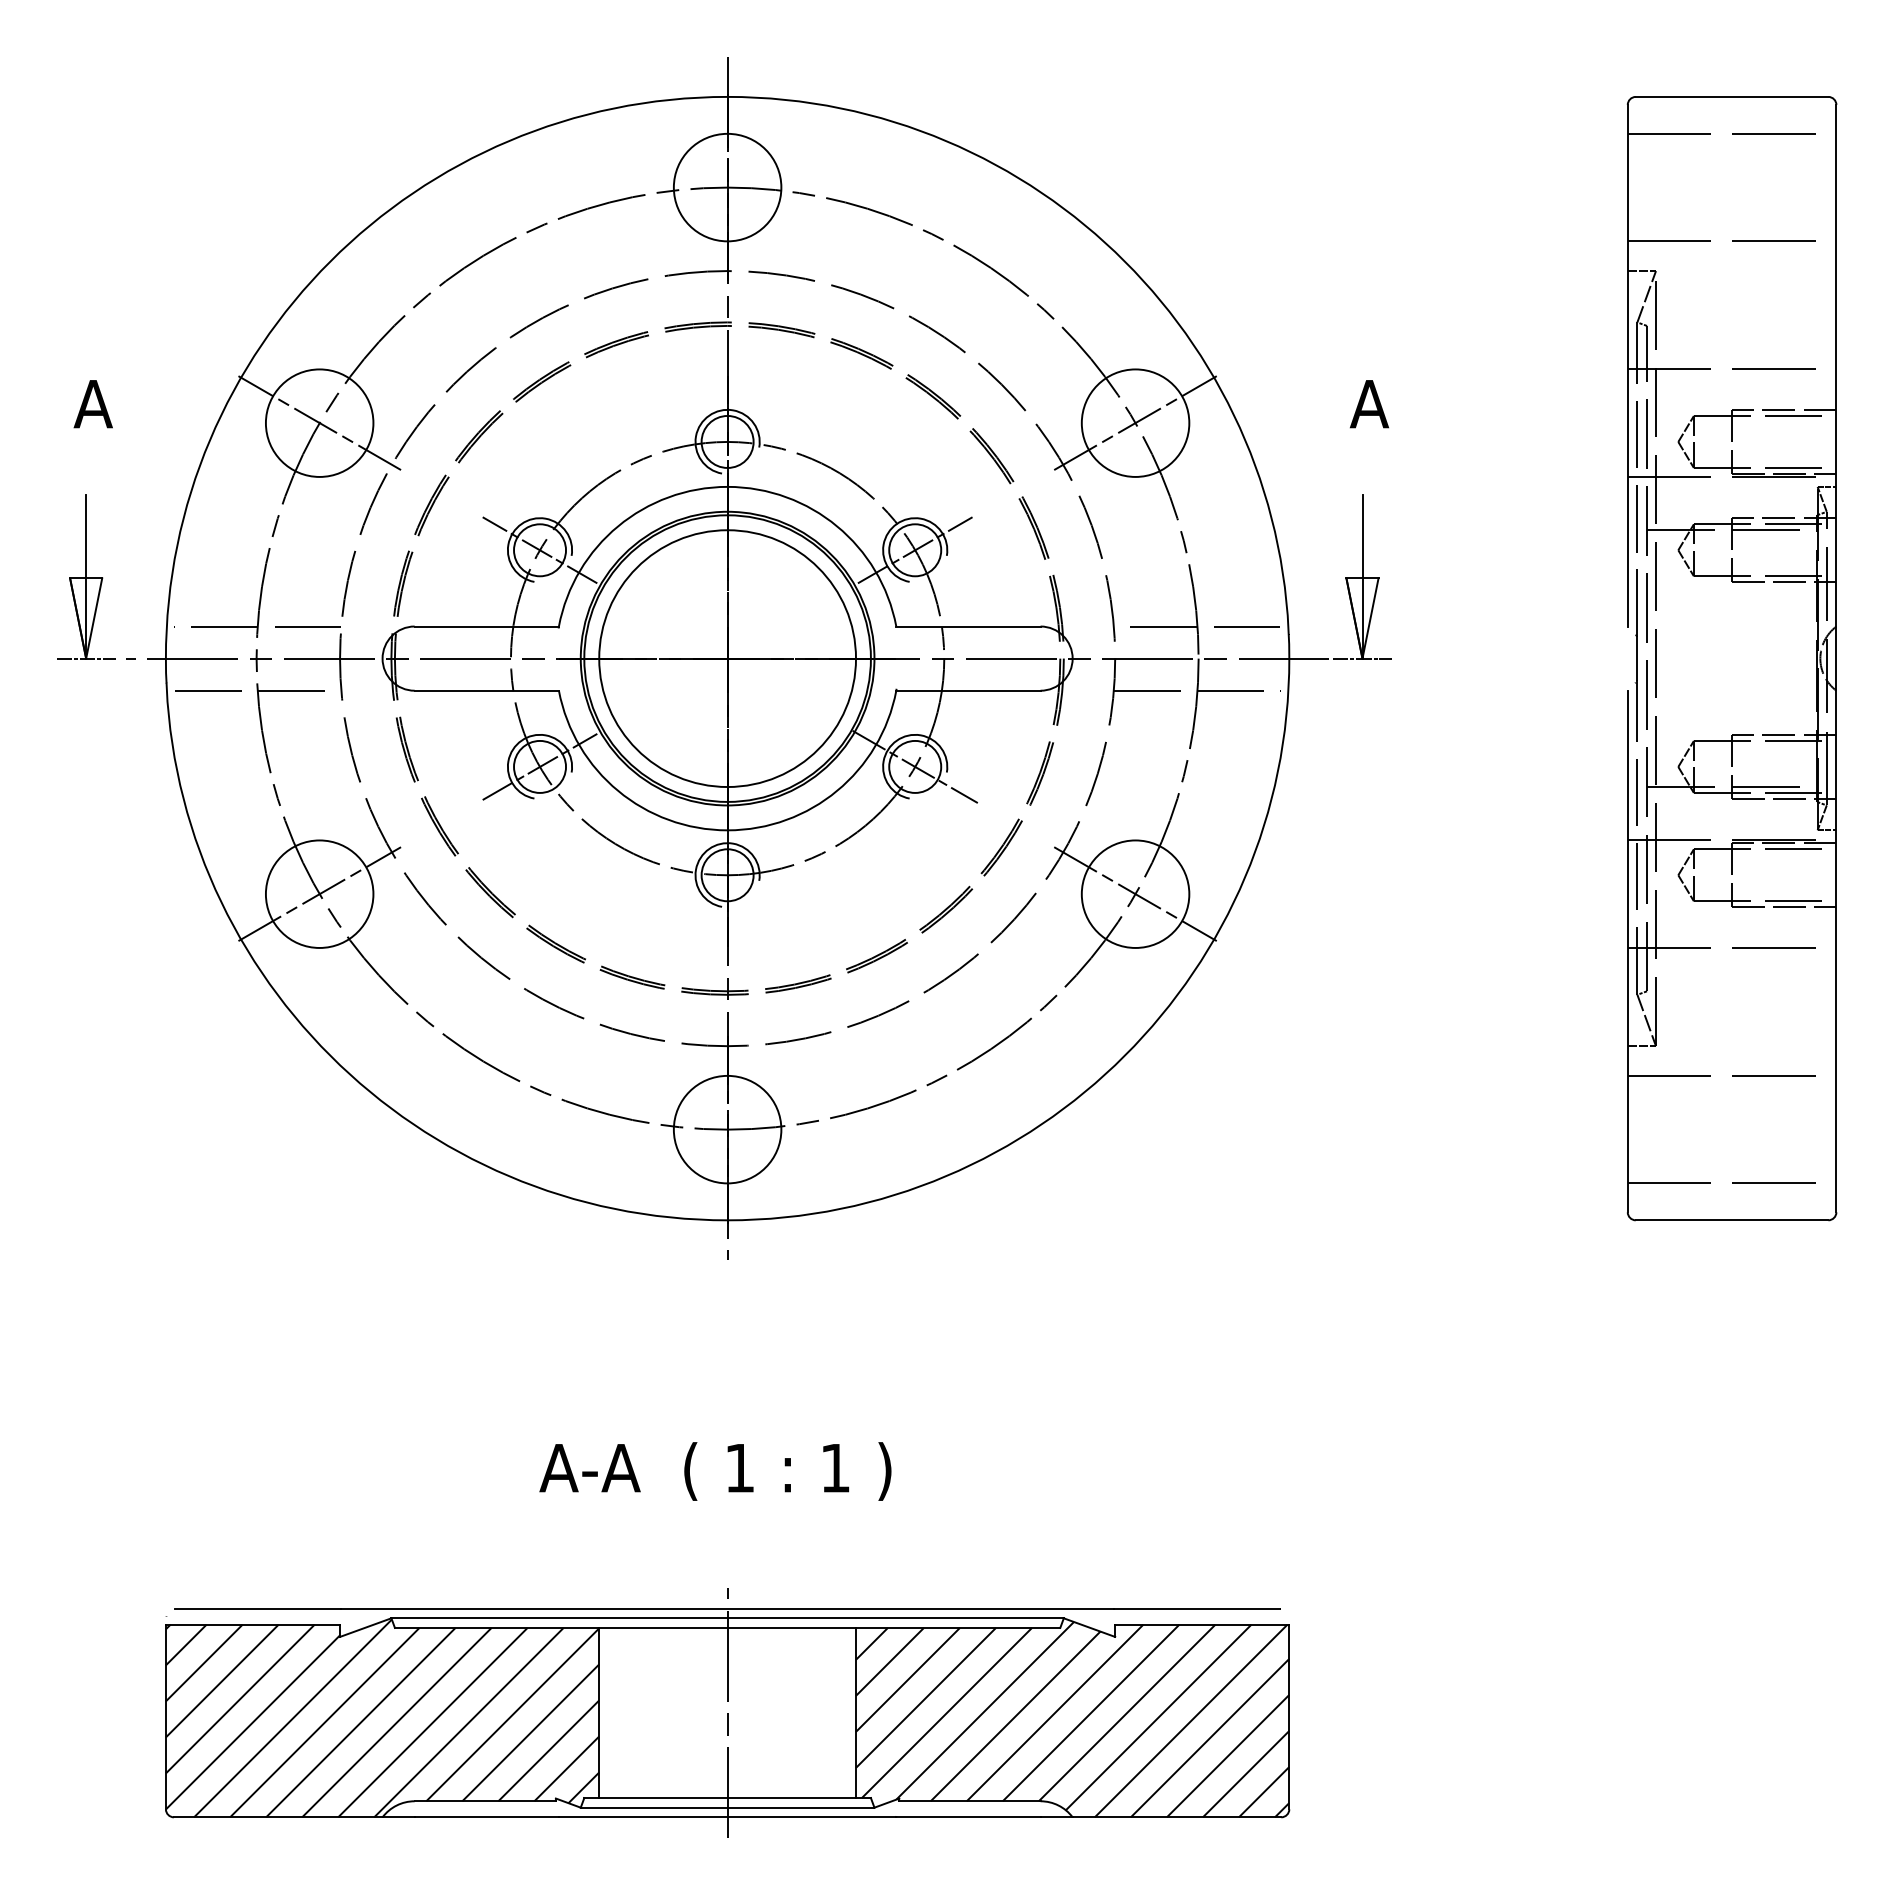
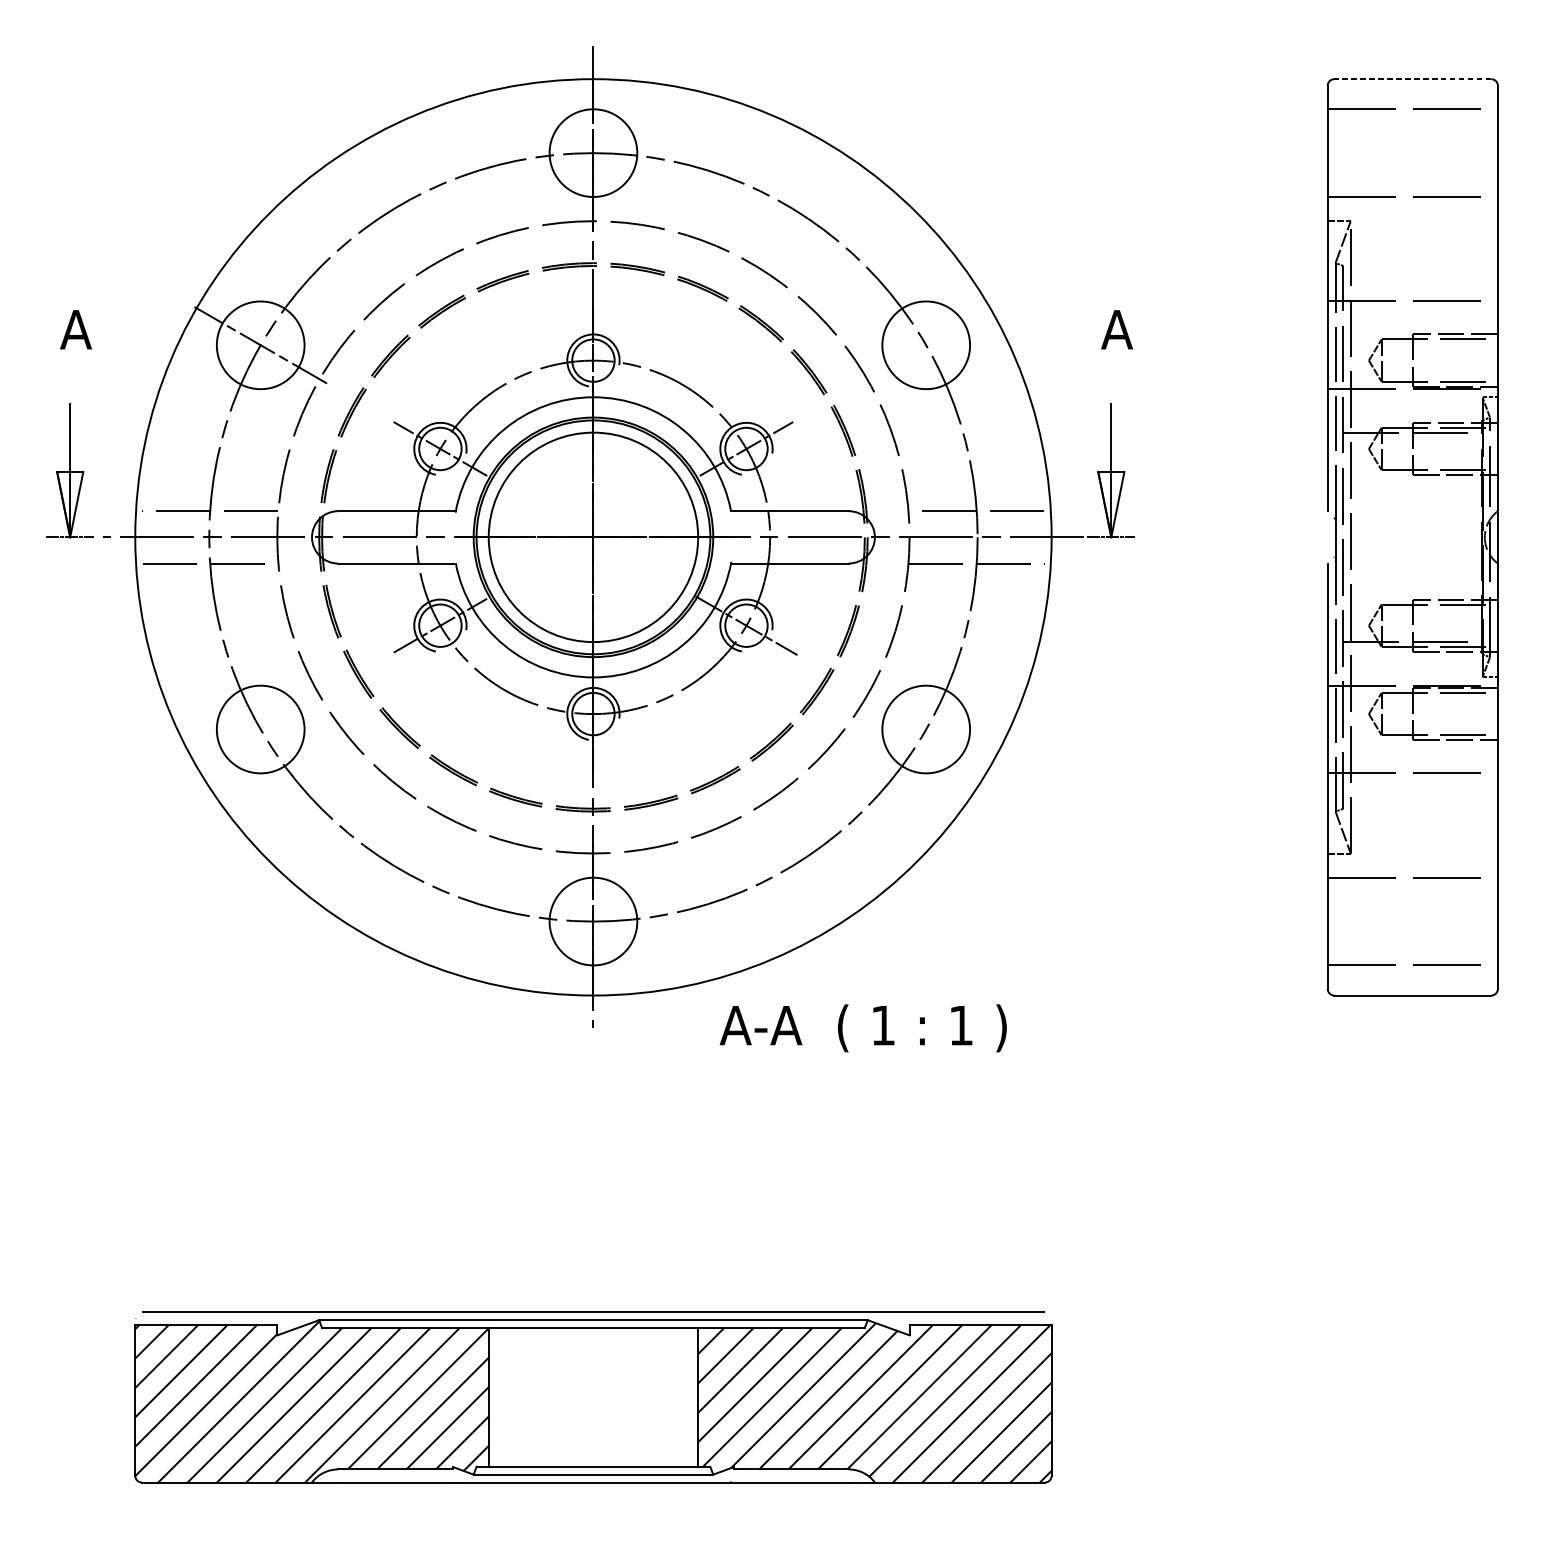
line: (1731, 96) -> (1412, 78), solid -> dashed
line: (1135, 423) -> (926, 345), removed
line: (319, 894) -> (260, 729), removed
line: (1135, 894) -> (926, 729), removed
text: (715, 1471) -> (863, 1028), moved
line: (727, 1712) -> (593, 1397), removed

